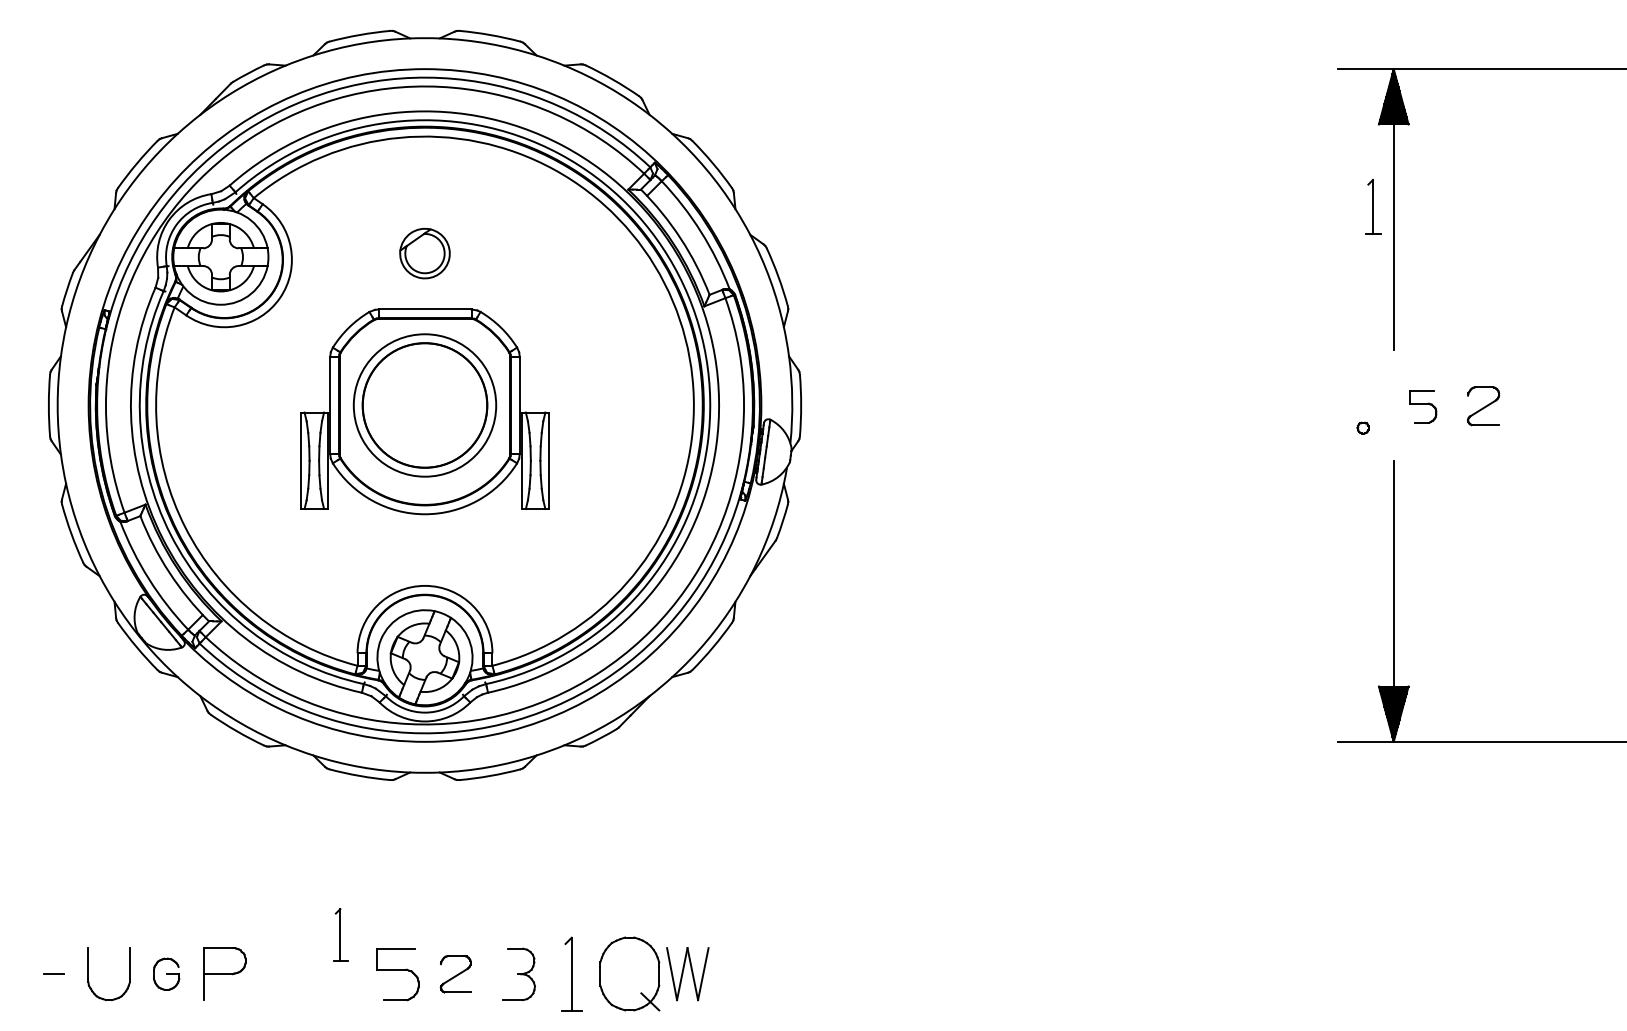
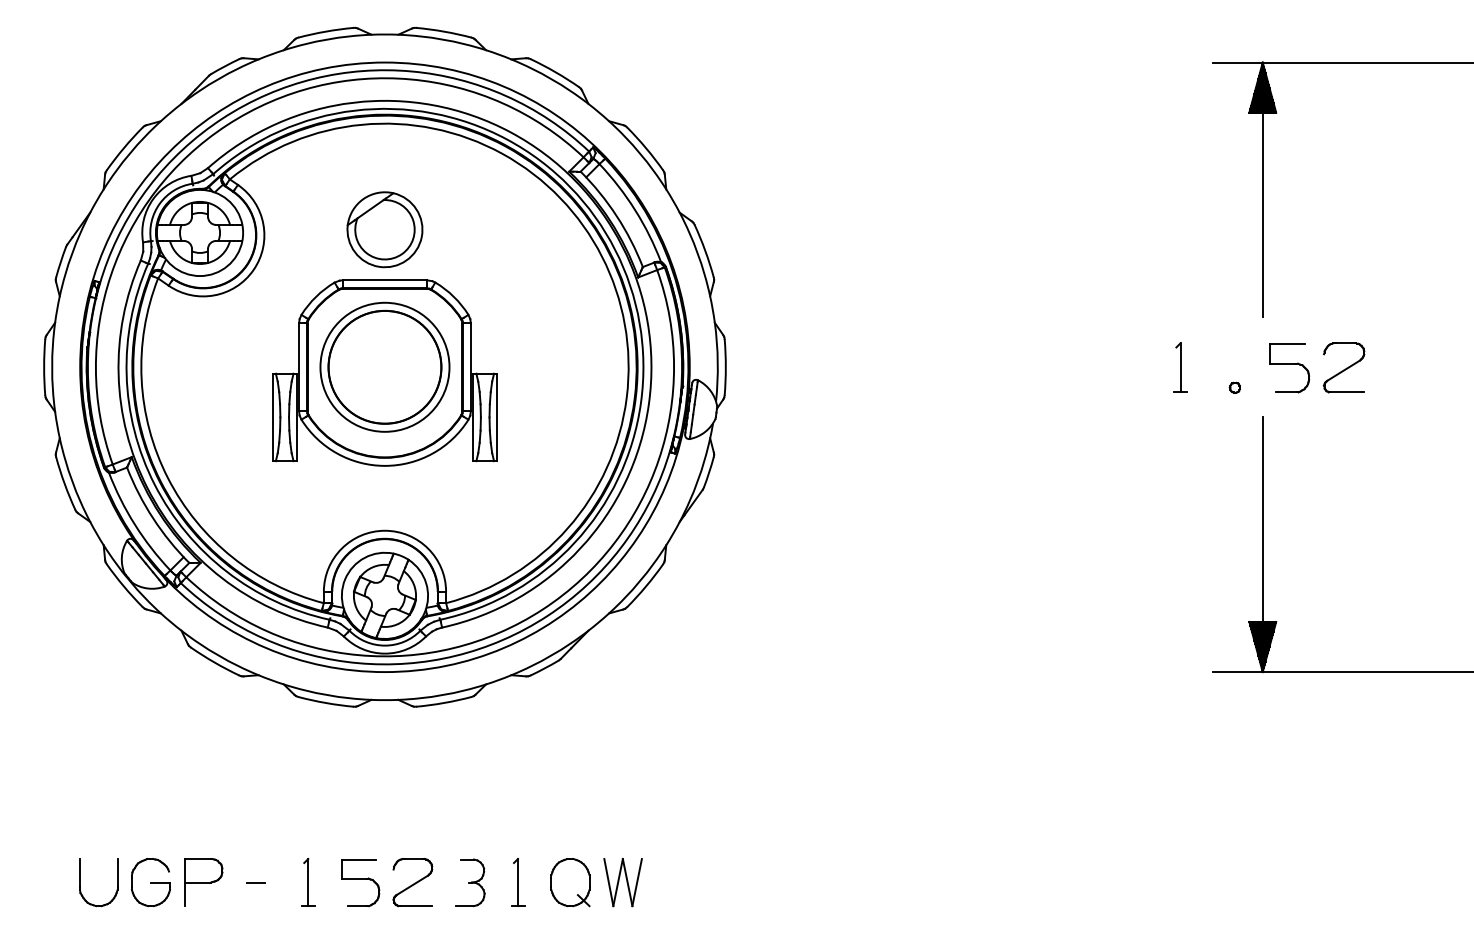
part: (1373, 206) -> (1180, 367), moved
part: (424, 253) -> (384, 229), size x1.67
part: (1423, 406) -> (1289, 368), size x1.67
part: (1483, 406) -> (1344, 368), size x1.43
part: (340, 934) -> (308, 881), moved
line: (53, 973) -> (255, 881), moved
part: (571, 973) -> (517, 881), size x0.71
part: (166, 974) -> (150, 882), size x1.67
part: (455, 974) -> (412, 882), size x1.43
part: (629, 974) -> (570, 882), size x0.71

